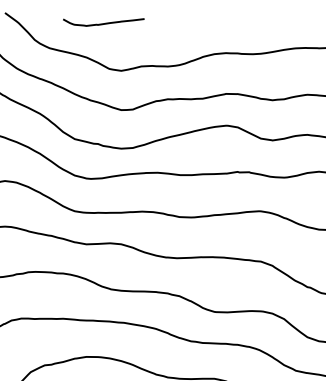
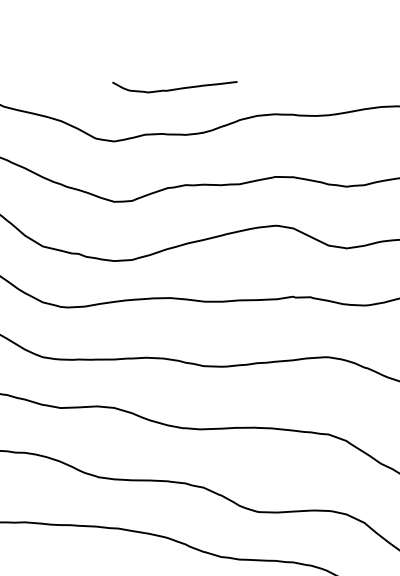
curve: (103, 23) -> (174, 88), moved

